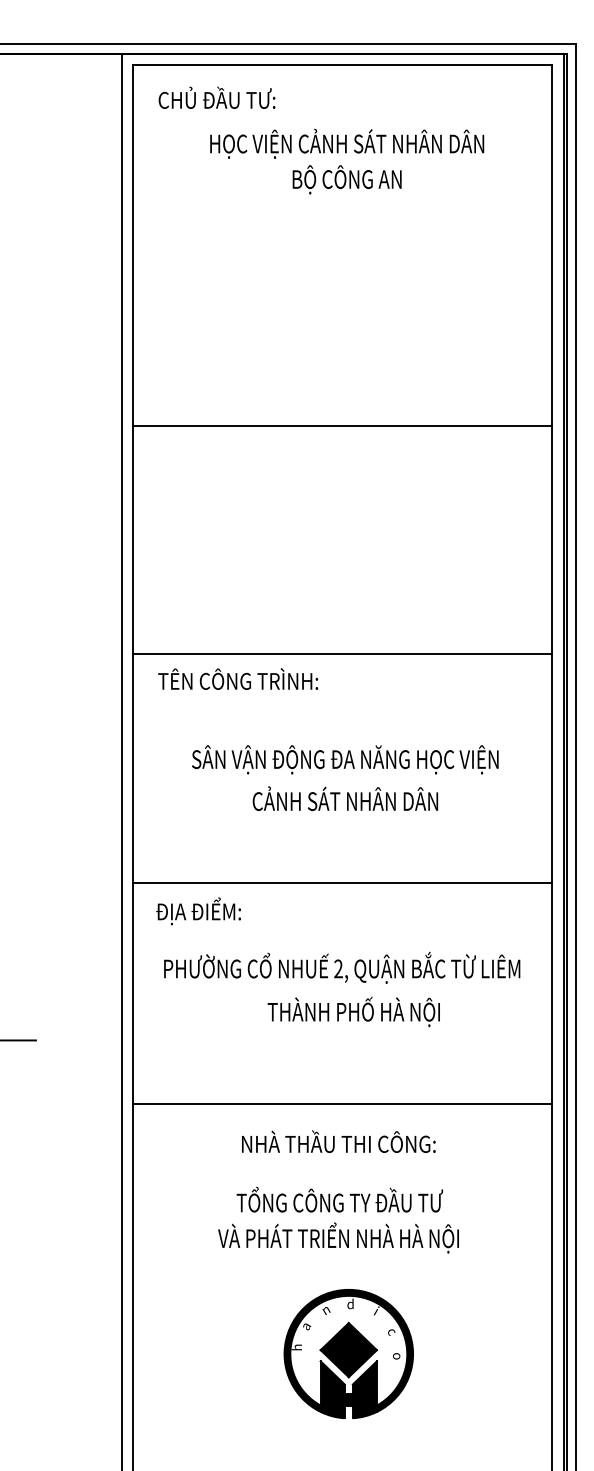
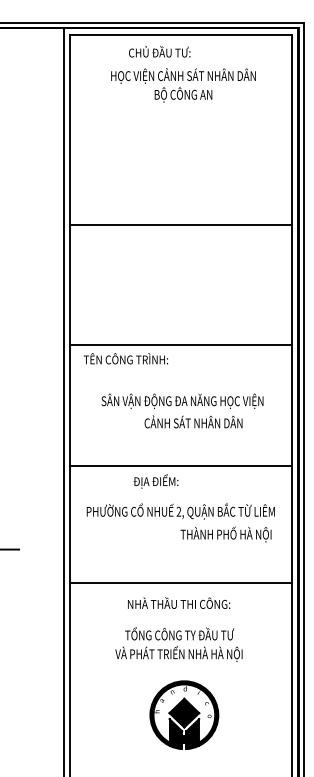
text: (216, 97) -> (159, 51), moved
text: (345, 797) -> (193, 421), moved
text: (197, 911) -> (155, 481), moved
text: (352, 1011) -> (225, 534), moved

